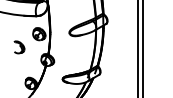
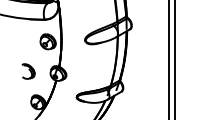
part: (19, 47) -> (28, 71), moved

